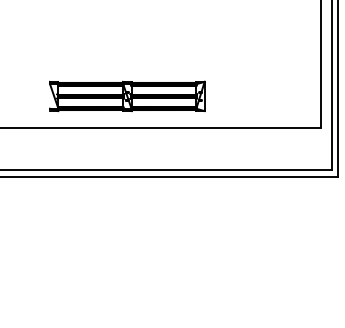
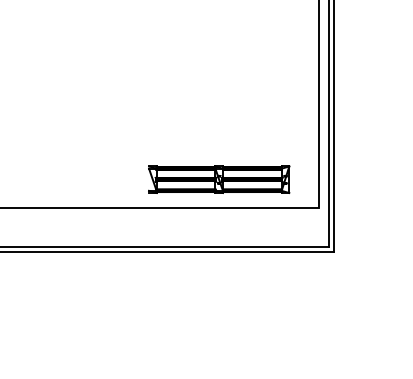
part: (127, 96) -> (219, 179), moved

